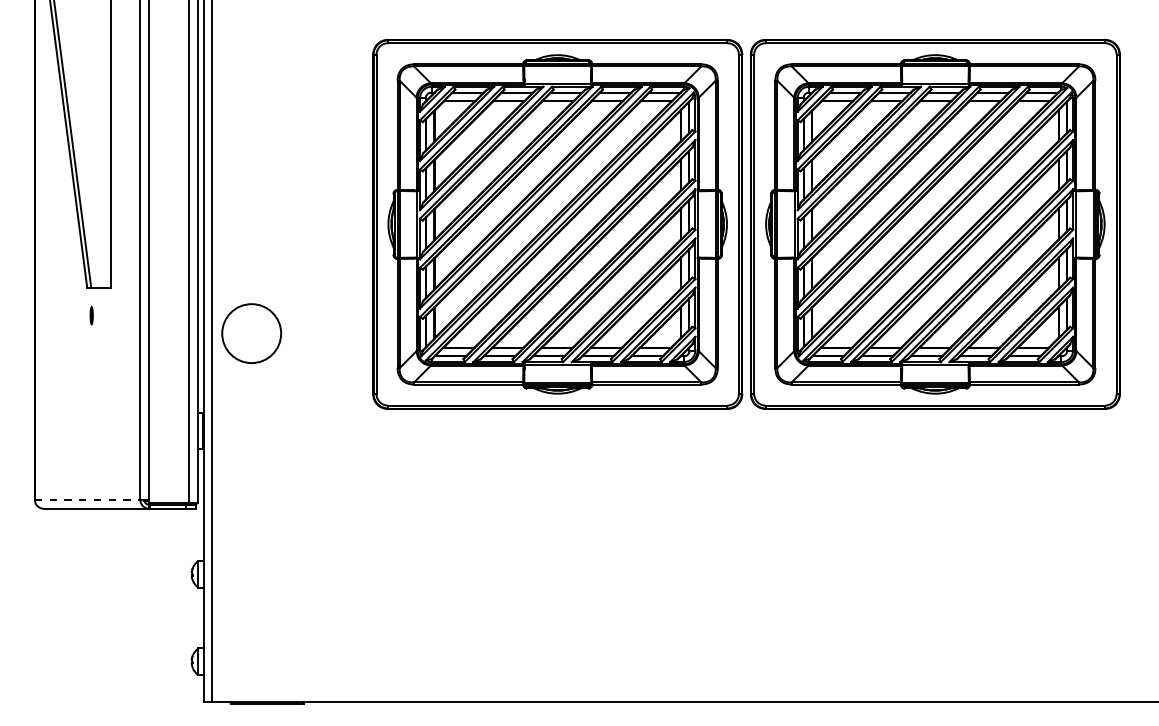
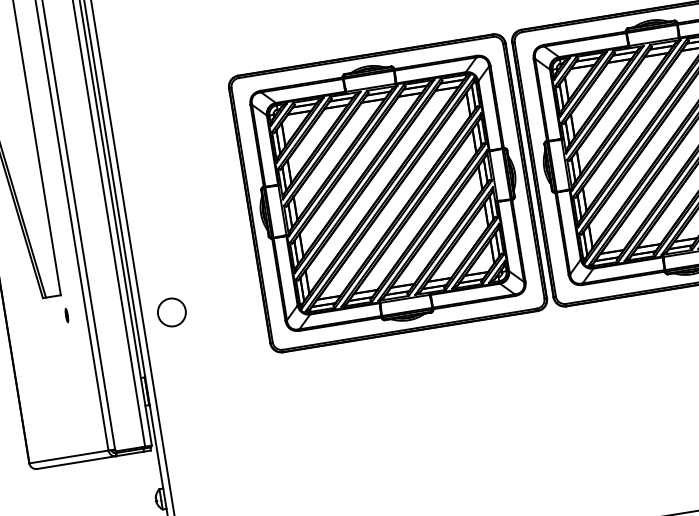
line: (91, 315) -> (66, 315), moved
circle: (251, 333) -> (171, 312), size x0.62
line: (87, 499) -> (68, 456), dashed -> solid

